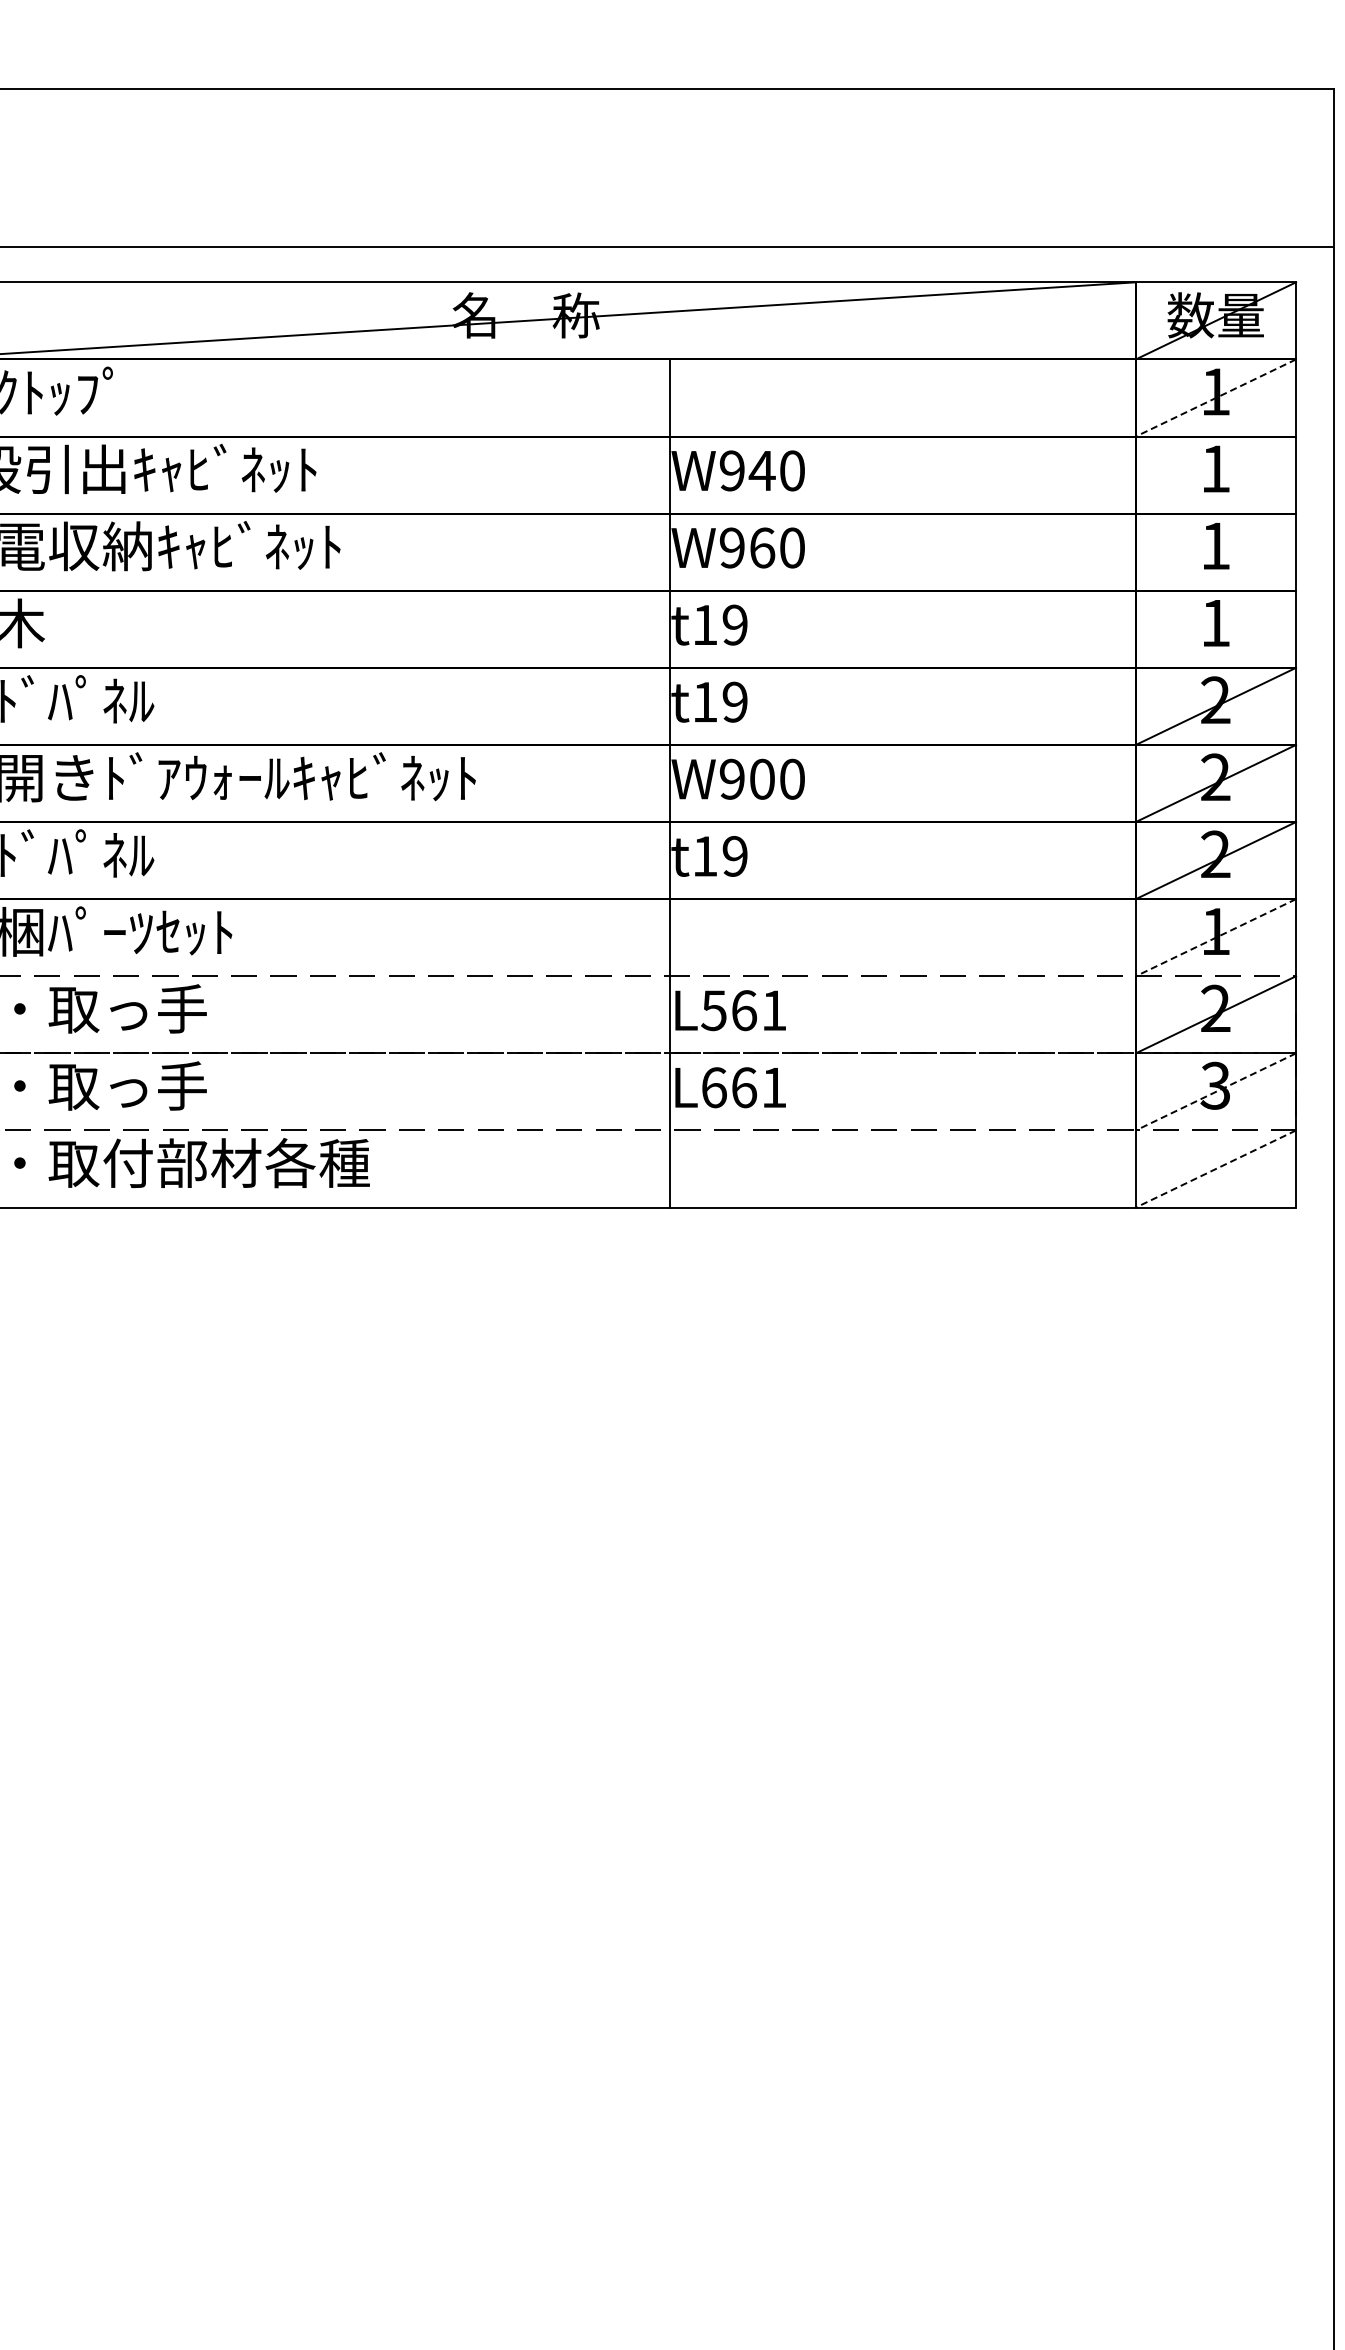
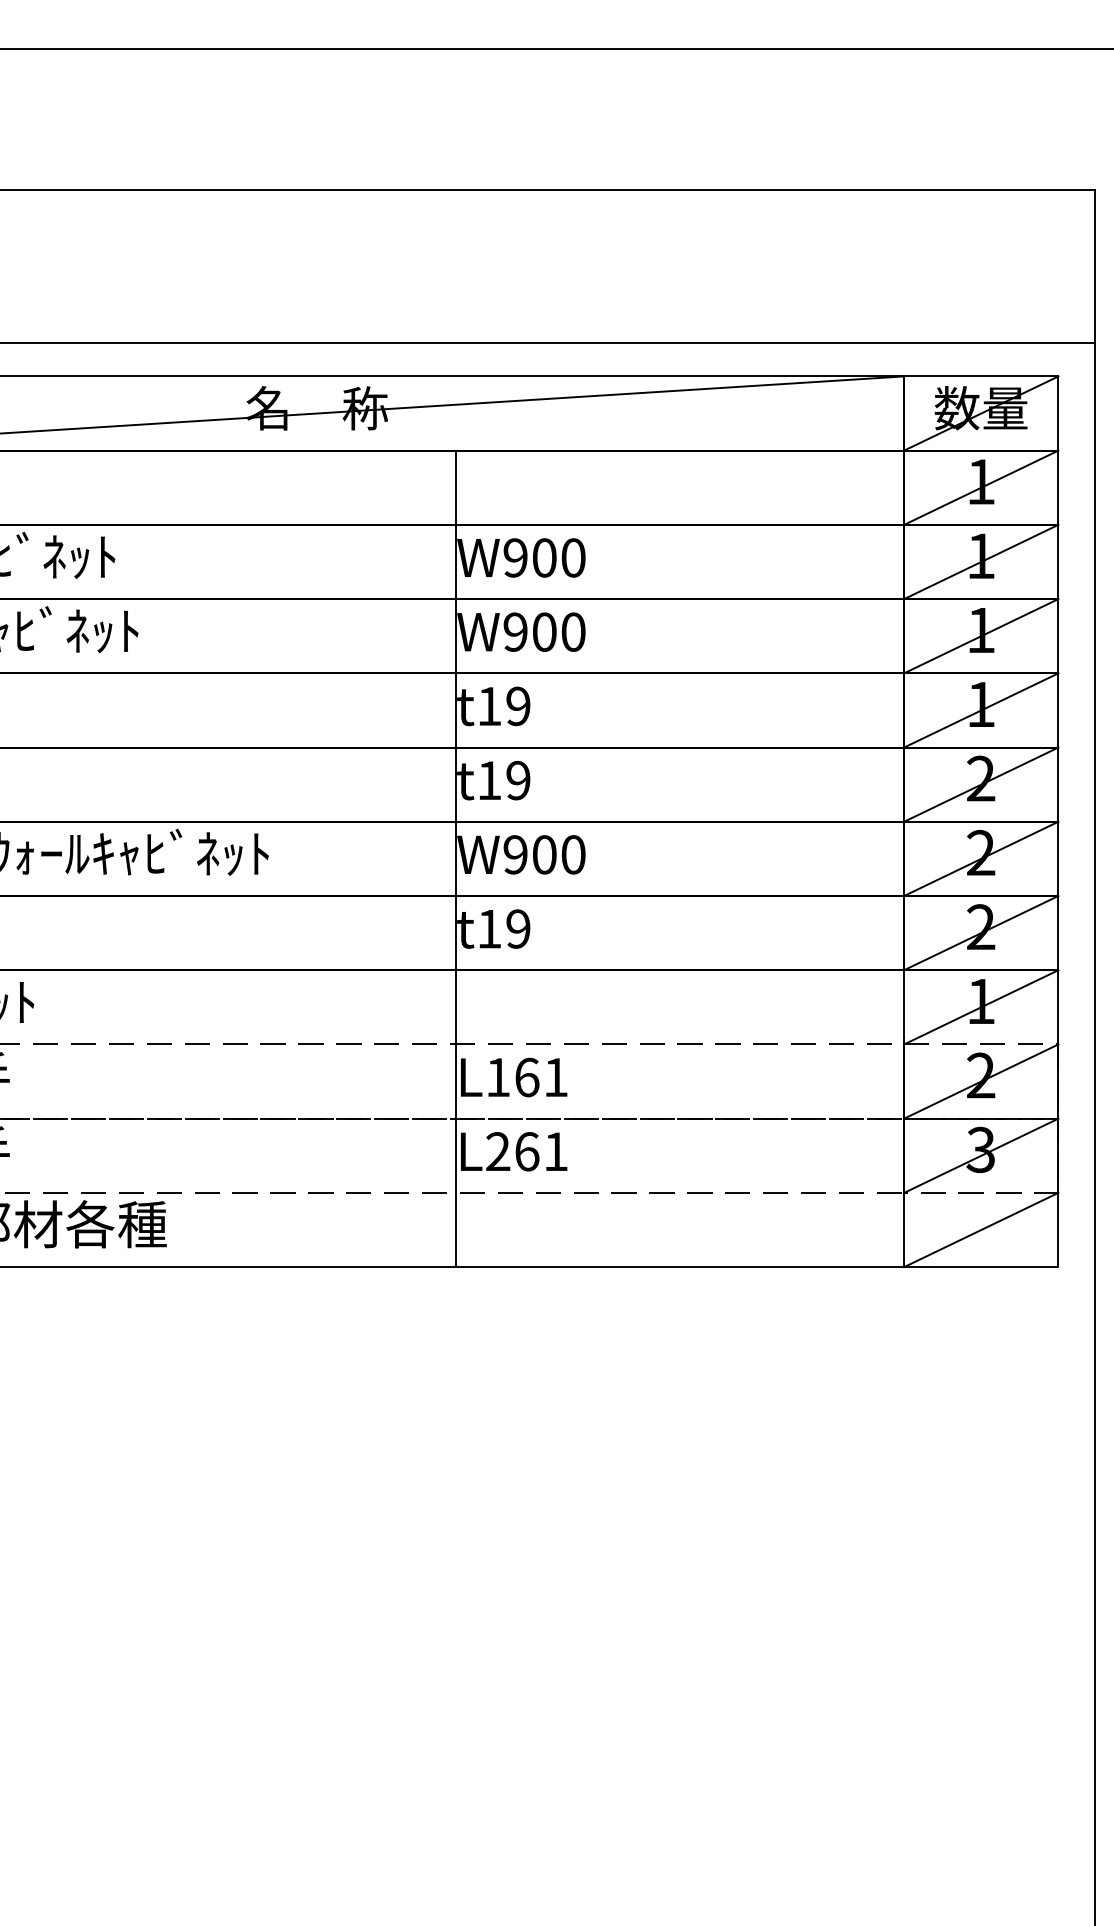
line: (1216, 397) -> (981, 487), dashed -> solid
text: (761, 470) -> (543, 557), W940 -> W900
line: (1215, 474) -> (980, 561), added
text: (762, 547) -> (544, 631), W960 -> W900
line: (1215, 551) -> (980, 635), added
line: (1215, 628) -> (980, 709), added
line: (1216, 937) -> (981, 1007), dashed -> solid
text: (713, 1010) -> (497, 1077), L561 -> L161
text: (713, 1087) -> (497, 1151), L661 -> L261
line: (1216, 1091) -> (981, 1155), dashed -> solid
line: (1216, 1168) -> (981, 1229), dashed -> solid

